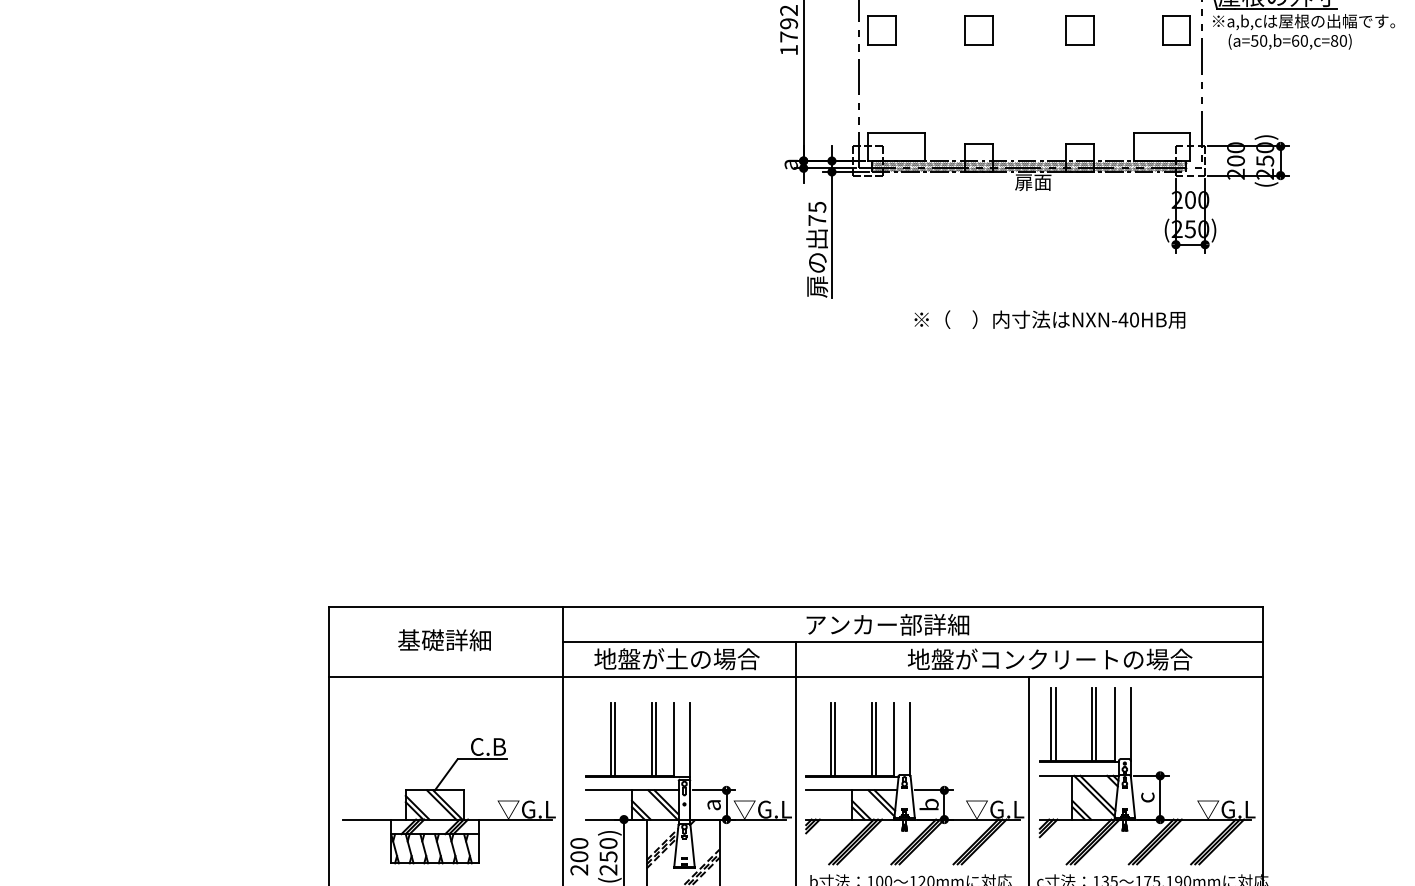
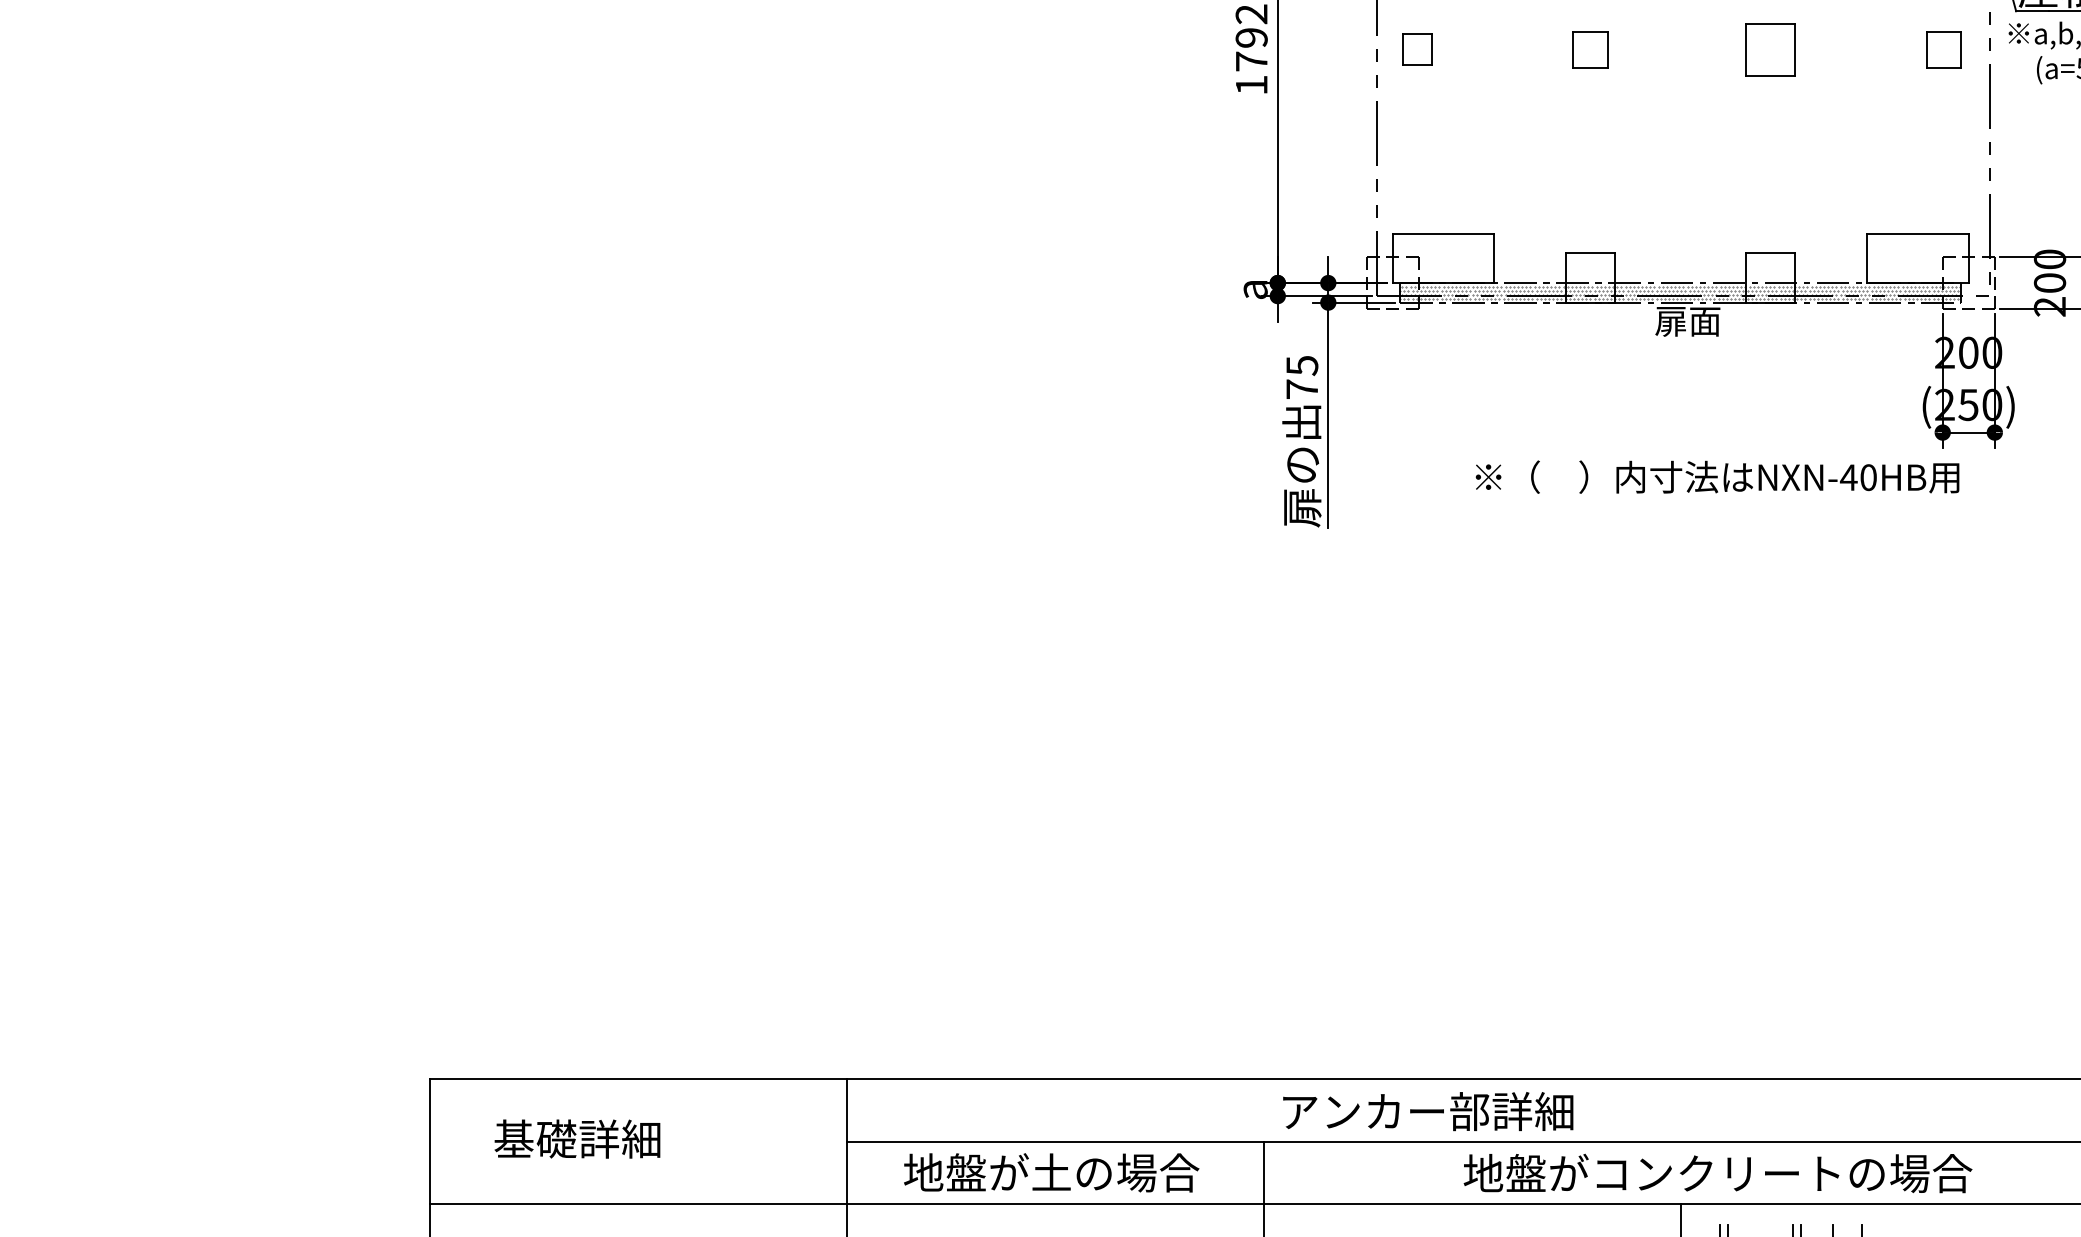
part: (881, 30) -> (1416, 49), size x0.6
part: (978, 30) -> (1590, 49), size x0.7
part: (1176, 30) -> (1943, 49), size x0.7
text: (1049, 319) -> (1716, 476), moved
text: (444, 640) -> (577, 1139), moved

